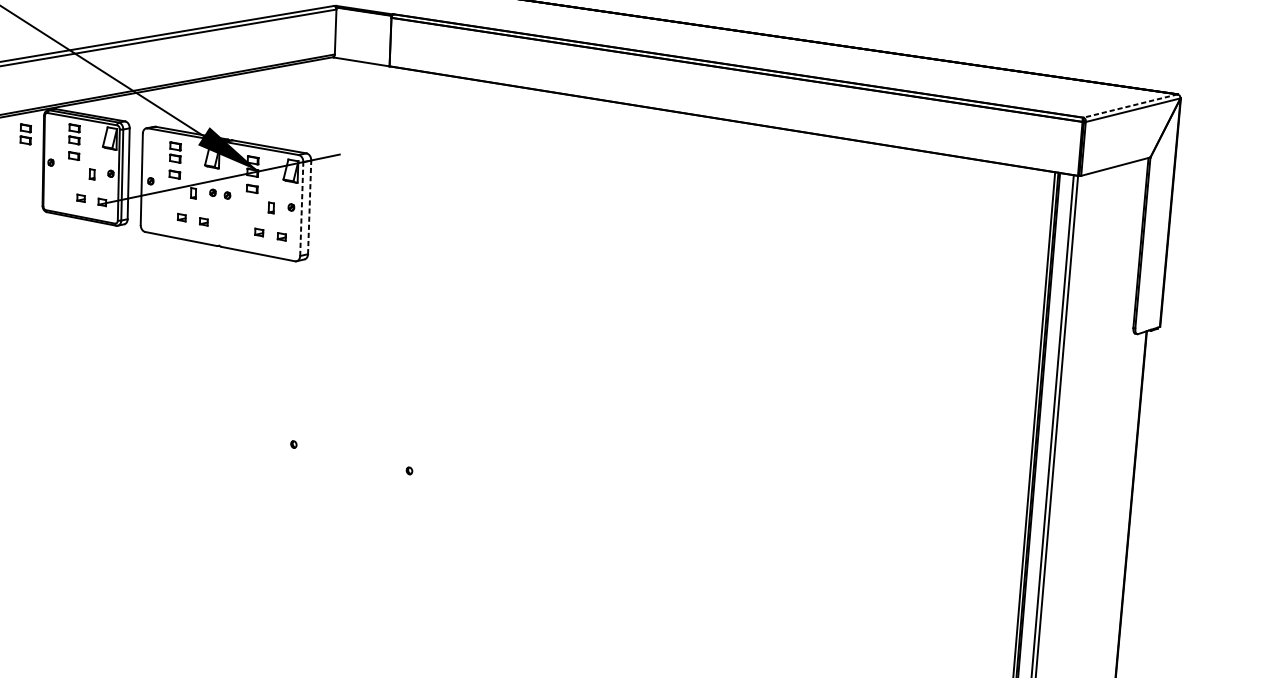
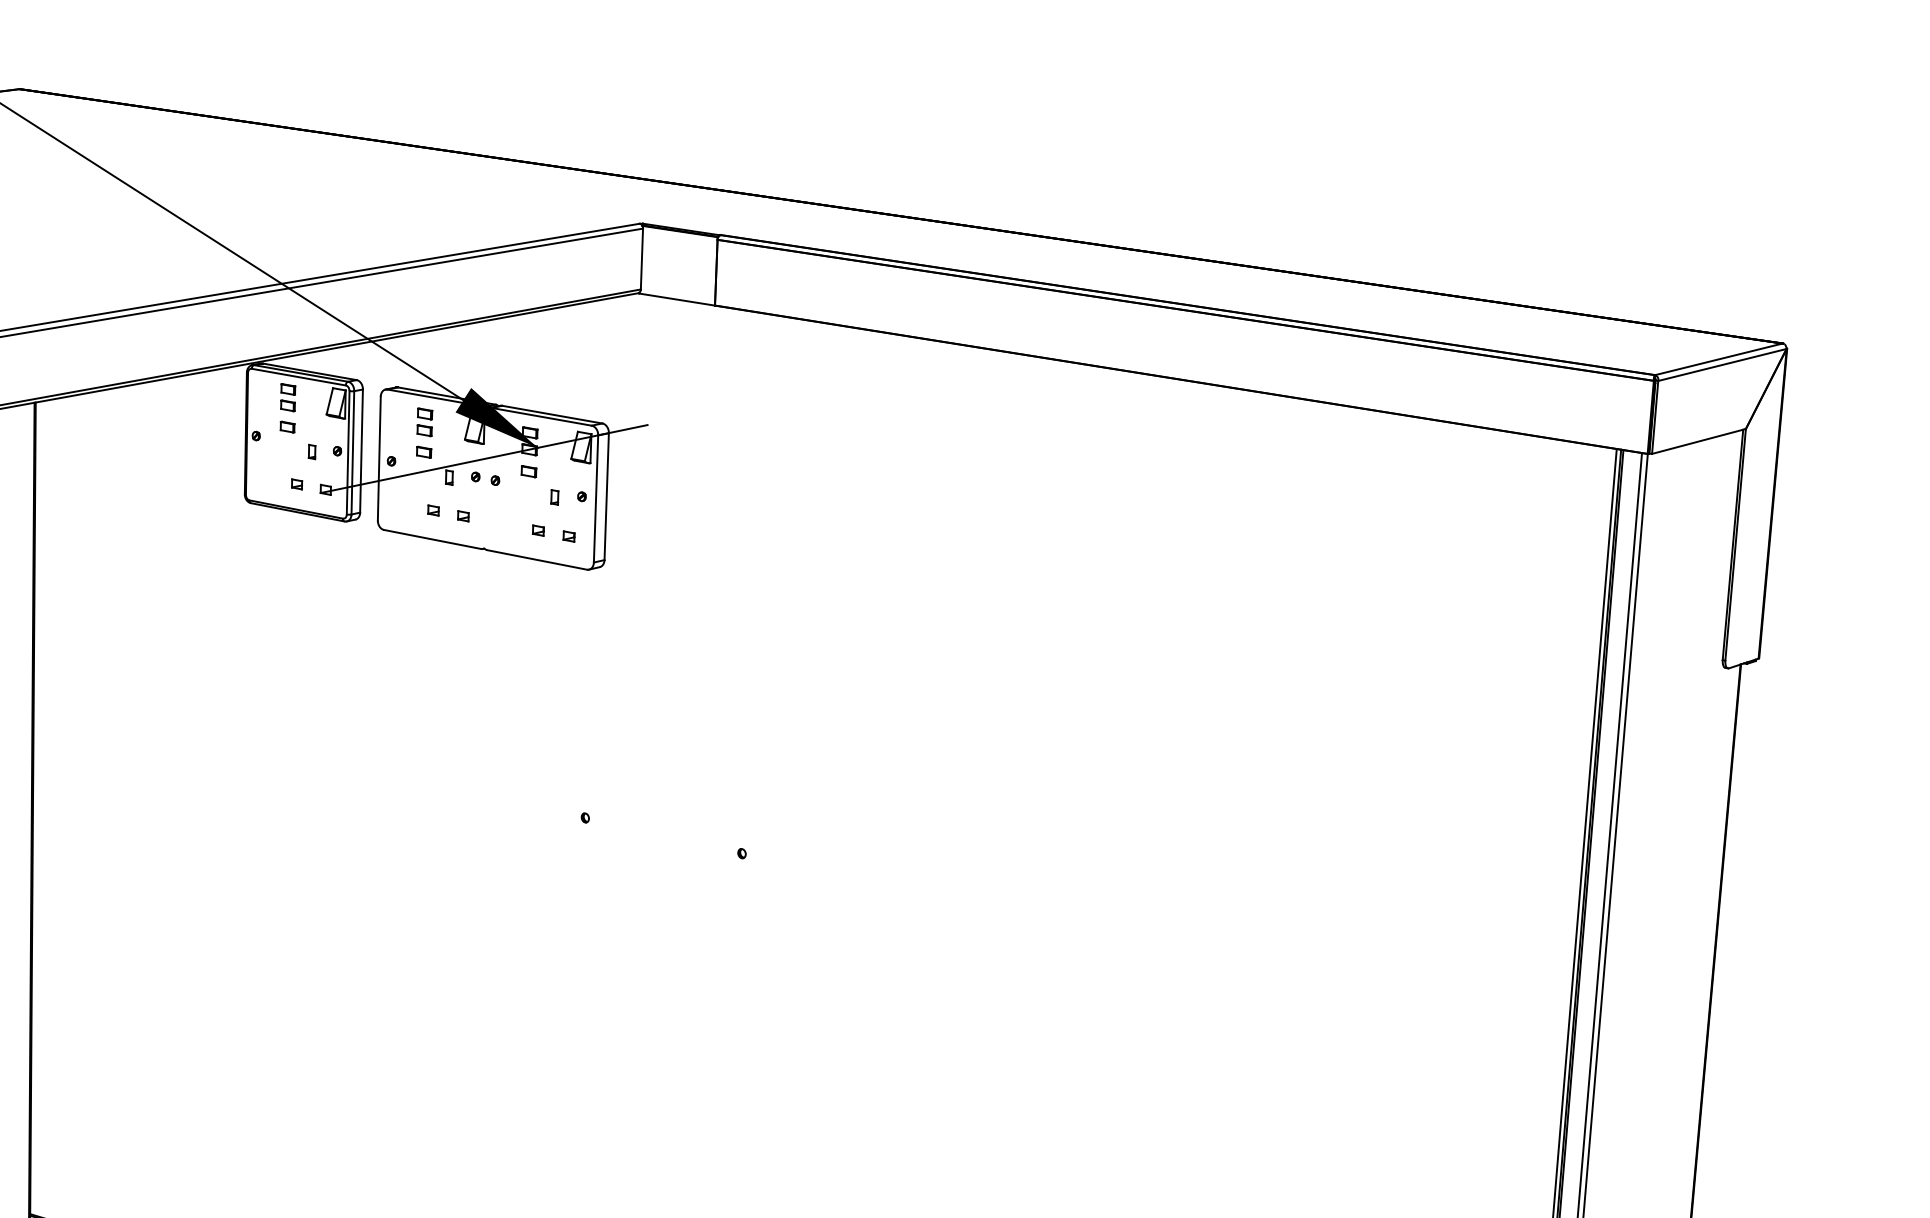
line: (1130, 106) -> (1718, 359), dashed -> solid
part: (26, 134) -> (222, 397), removed
line: (309, 207) -> (606, 496), dashed -> solid
line: (302, 209) -> (596, 499), dashed -> solid

